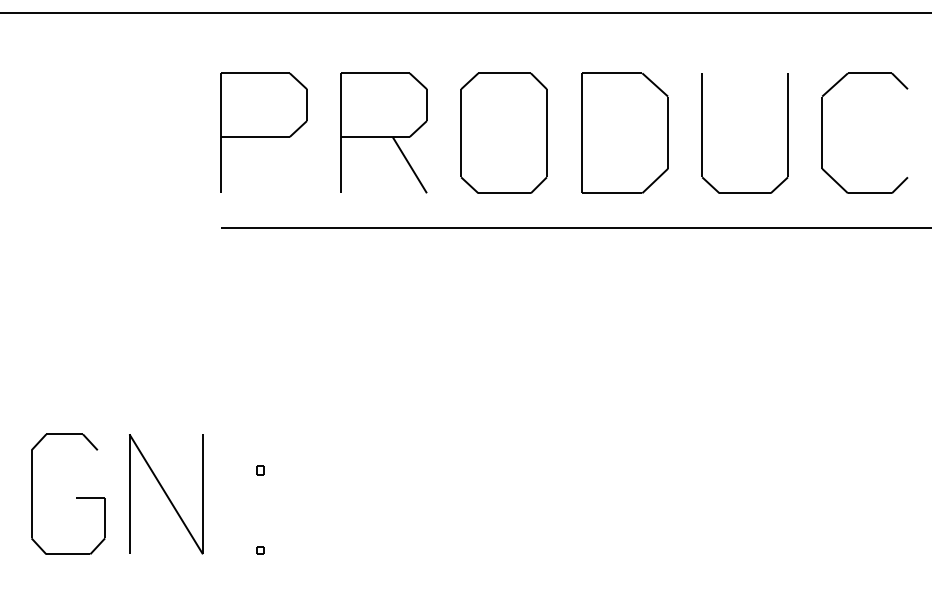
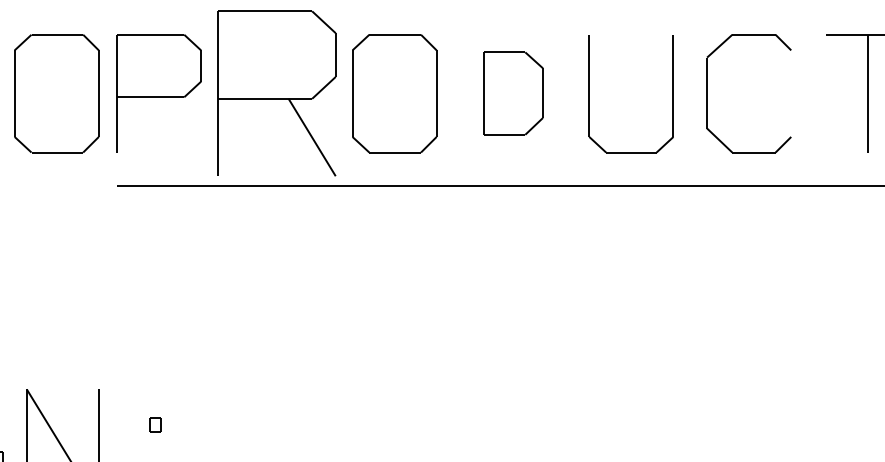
part: (159, 132) -> (56, 92), added
part: (383, 132) -> (276, 92), size x1.4
part: (624, 132) -> (512, 92), size x0.7
part: (260, 470) -> (155, 424), size x1.6

